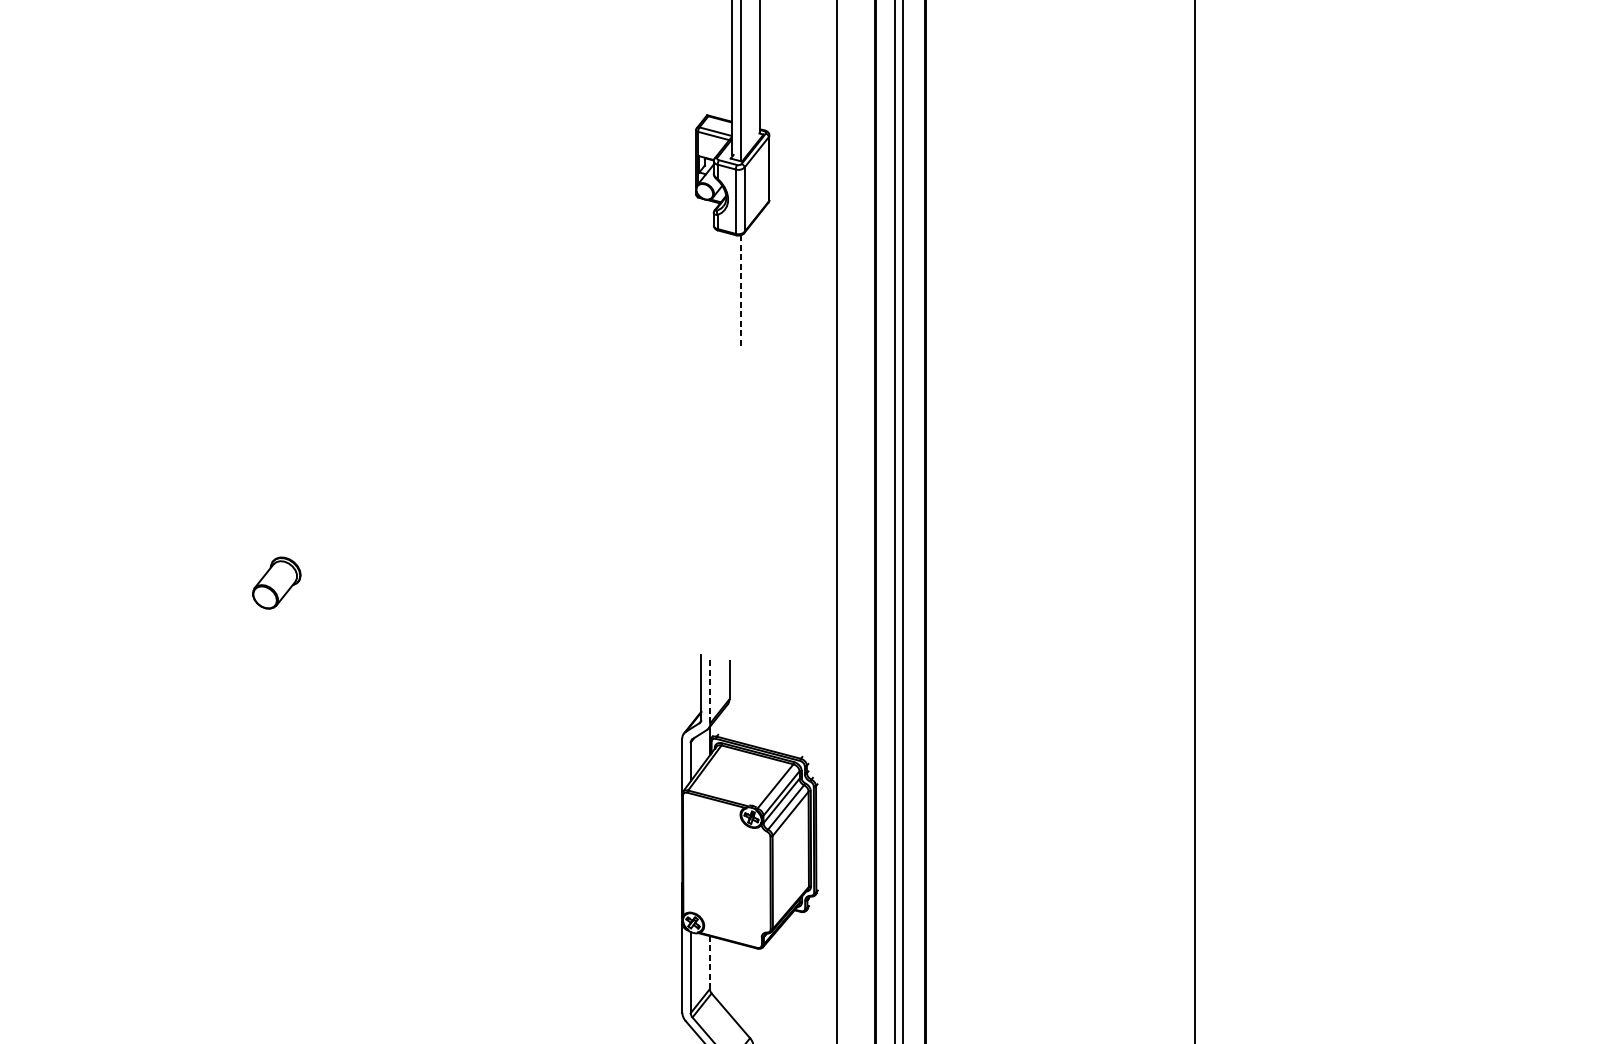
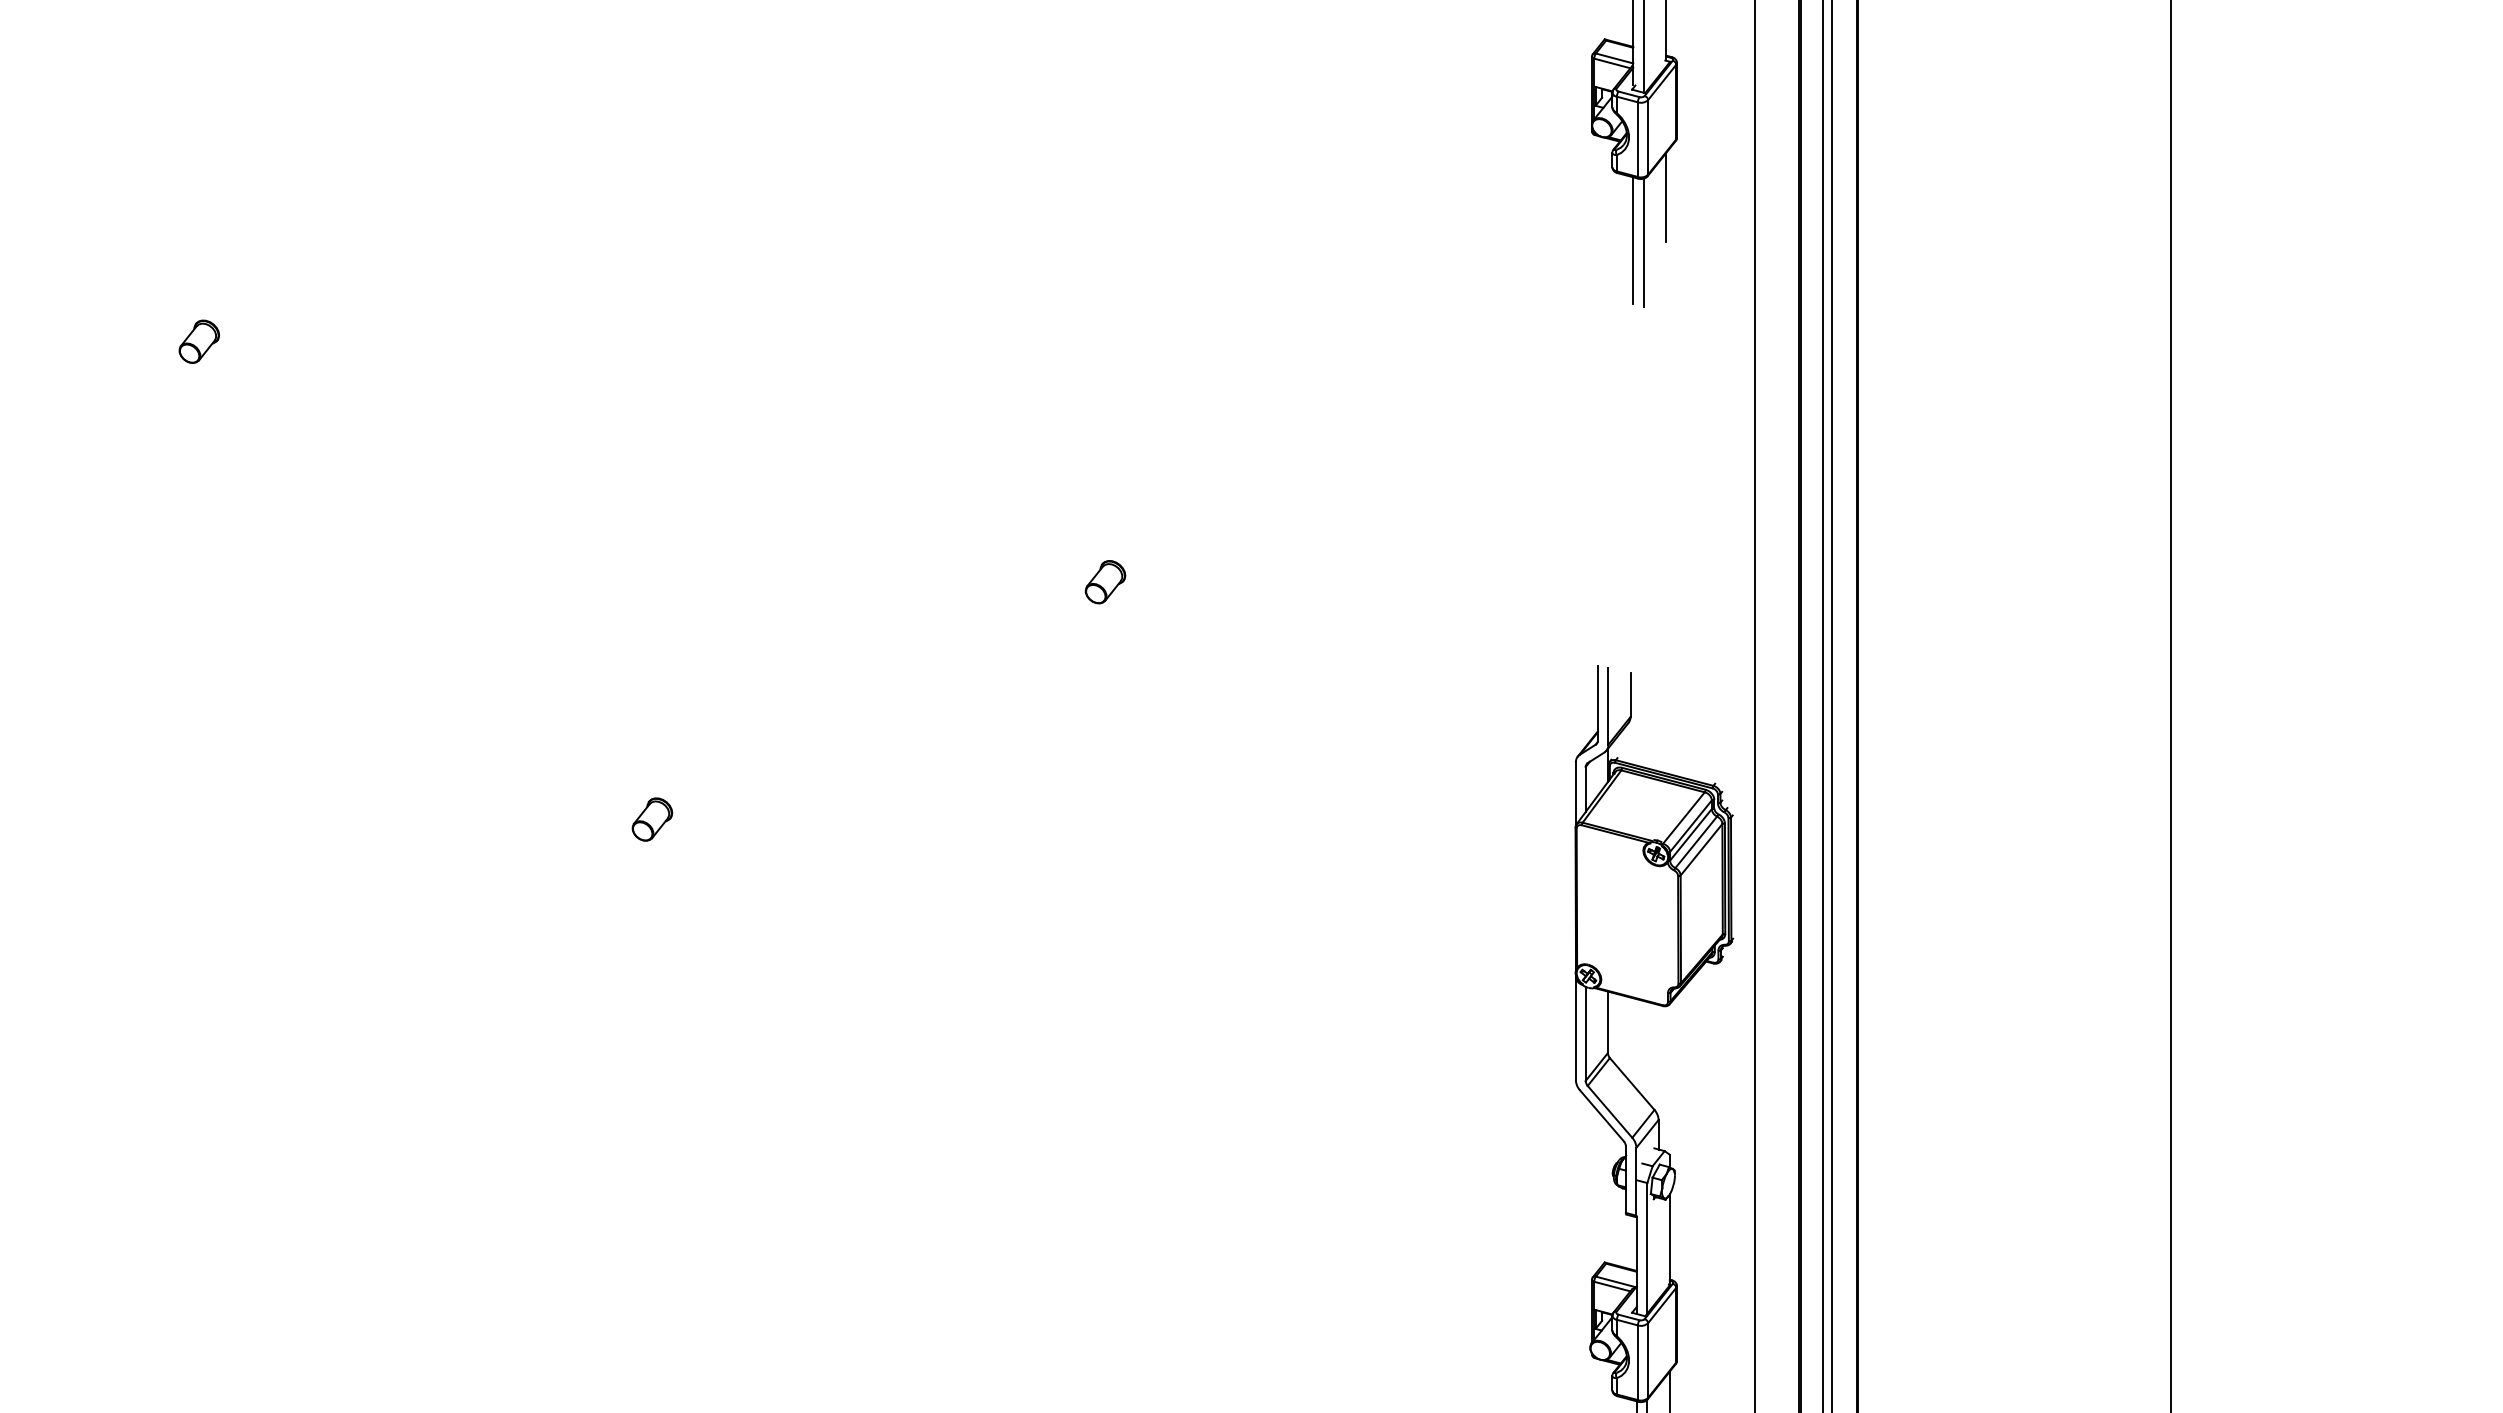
line: (760, 250) -> (1666, 196), added
line: (731, 288) -> (1633, 240), added
line: (740, 290) -> (1643, 242), dashed -> solid
part: (276, 583) -> (1105, 582), size x0.71
line: (710, 690) -> (1608, 706), dashed -> solid
line: (709, 962) -> (1607, 1022), dashed -> solid

